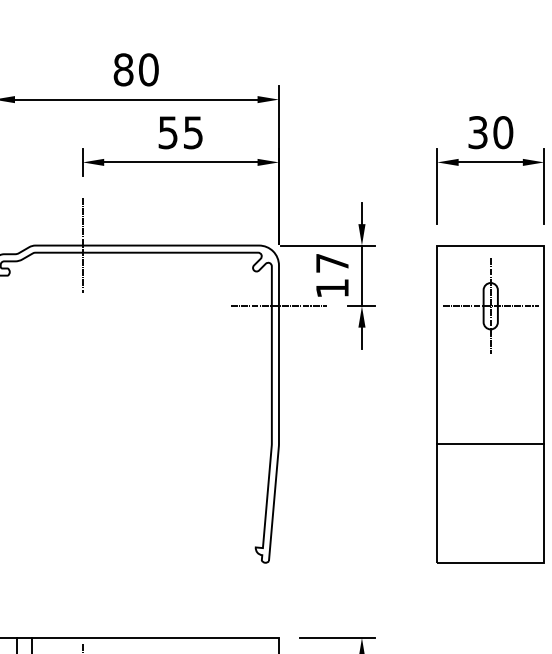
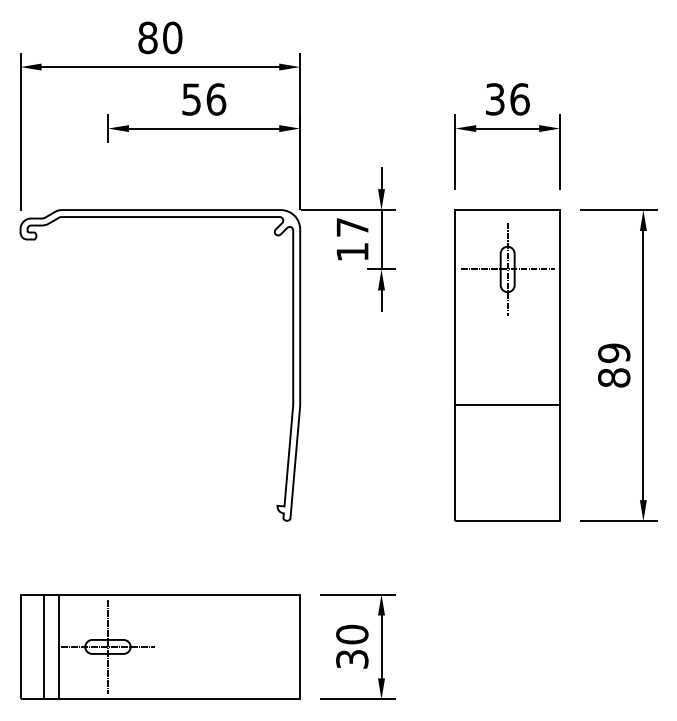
text: (193, 132) -> (216, 99), 55 -> 56
text: (502, 132) -> (519, 99), 30 -> 36
line: (82, 244) -> (107, 209), removed
line: (279, 306) -> (300, 269), removed

